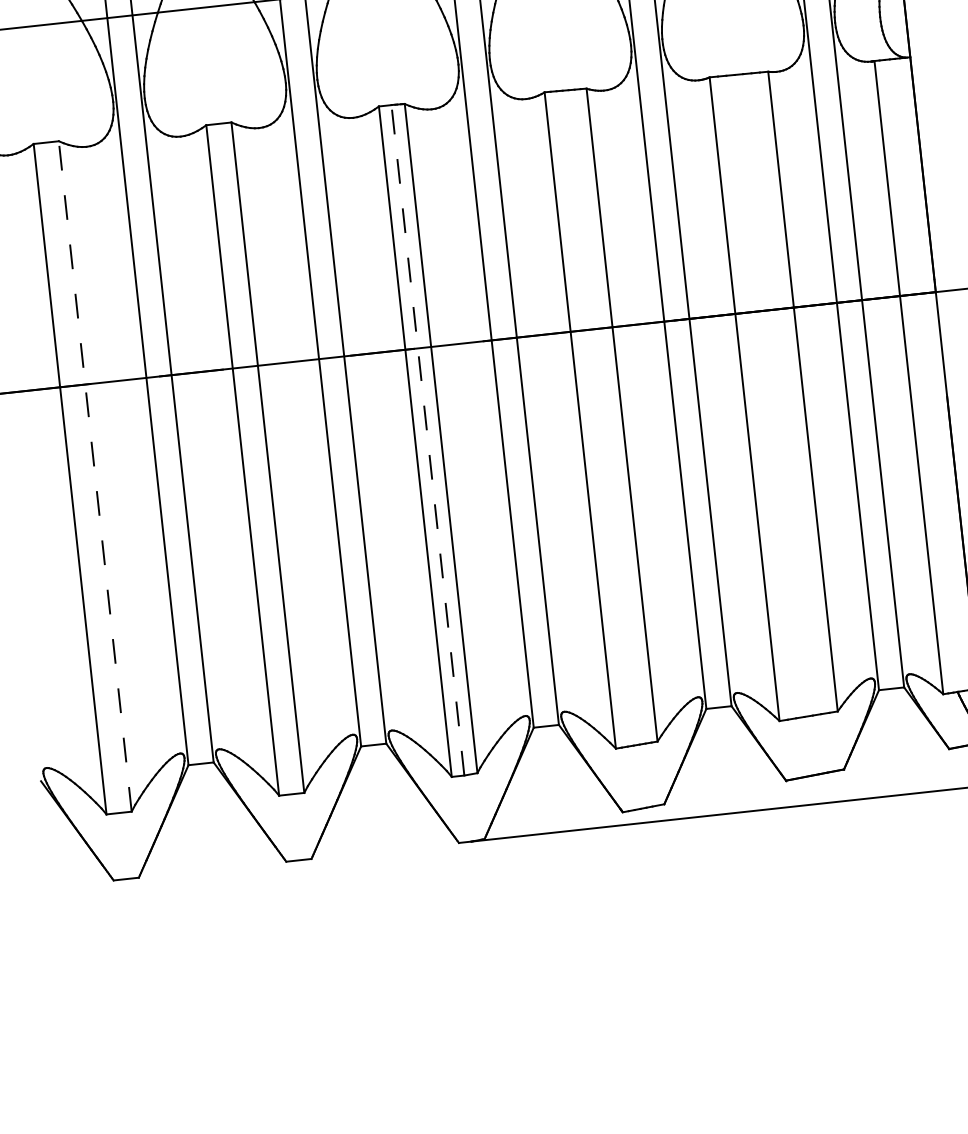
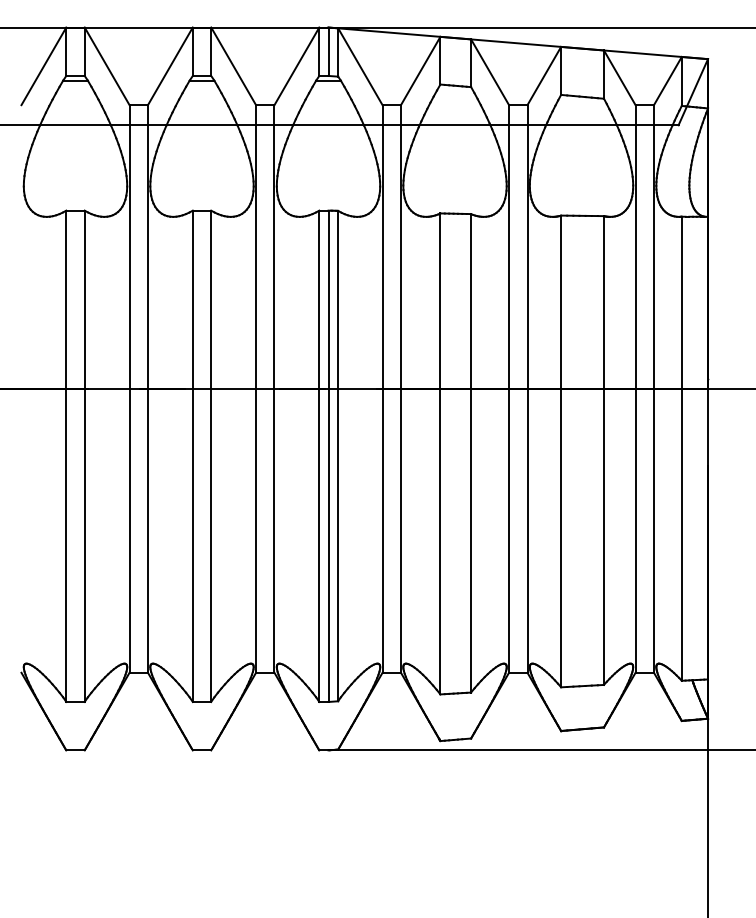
line: (427, 440) -> (328, 456), dashed -> solid
line: (94, 476) -> (84, 456), dashed -> solid

